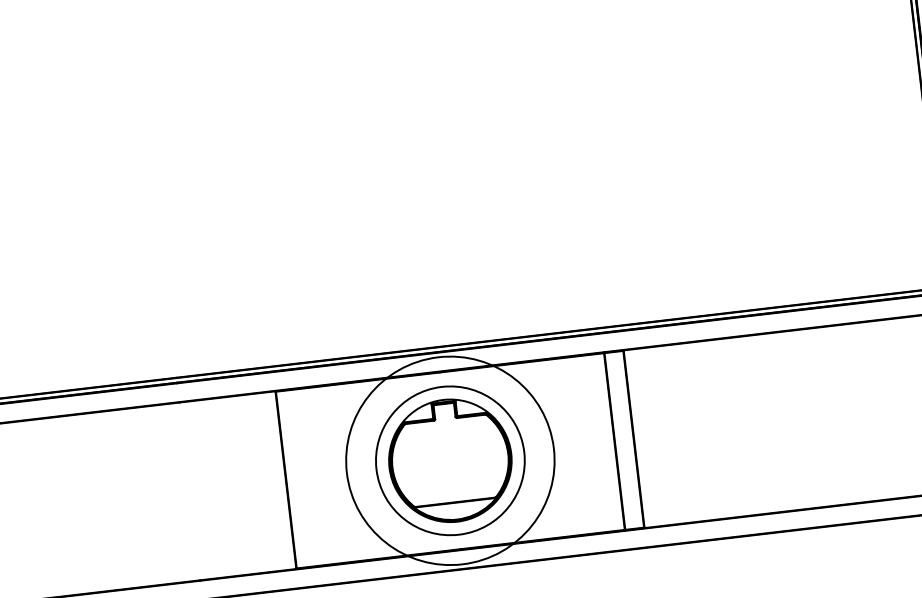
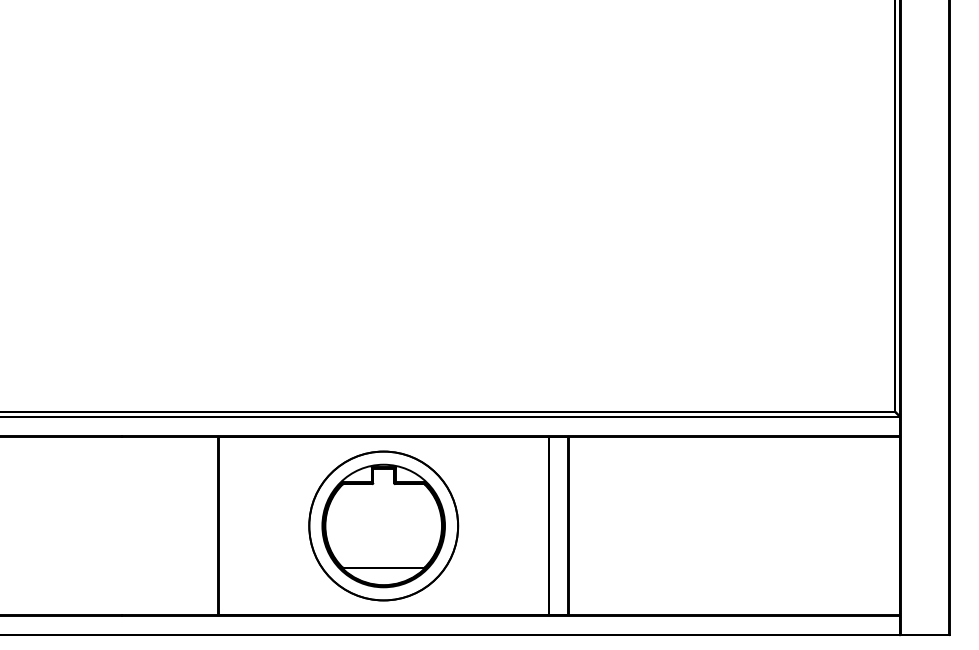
circle: (450, 460) -> (383, 525), size x0.71

